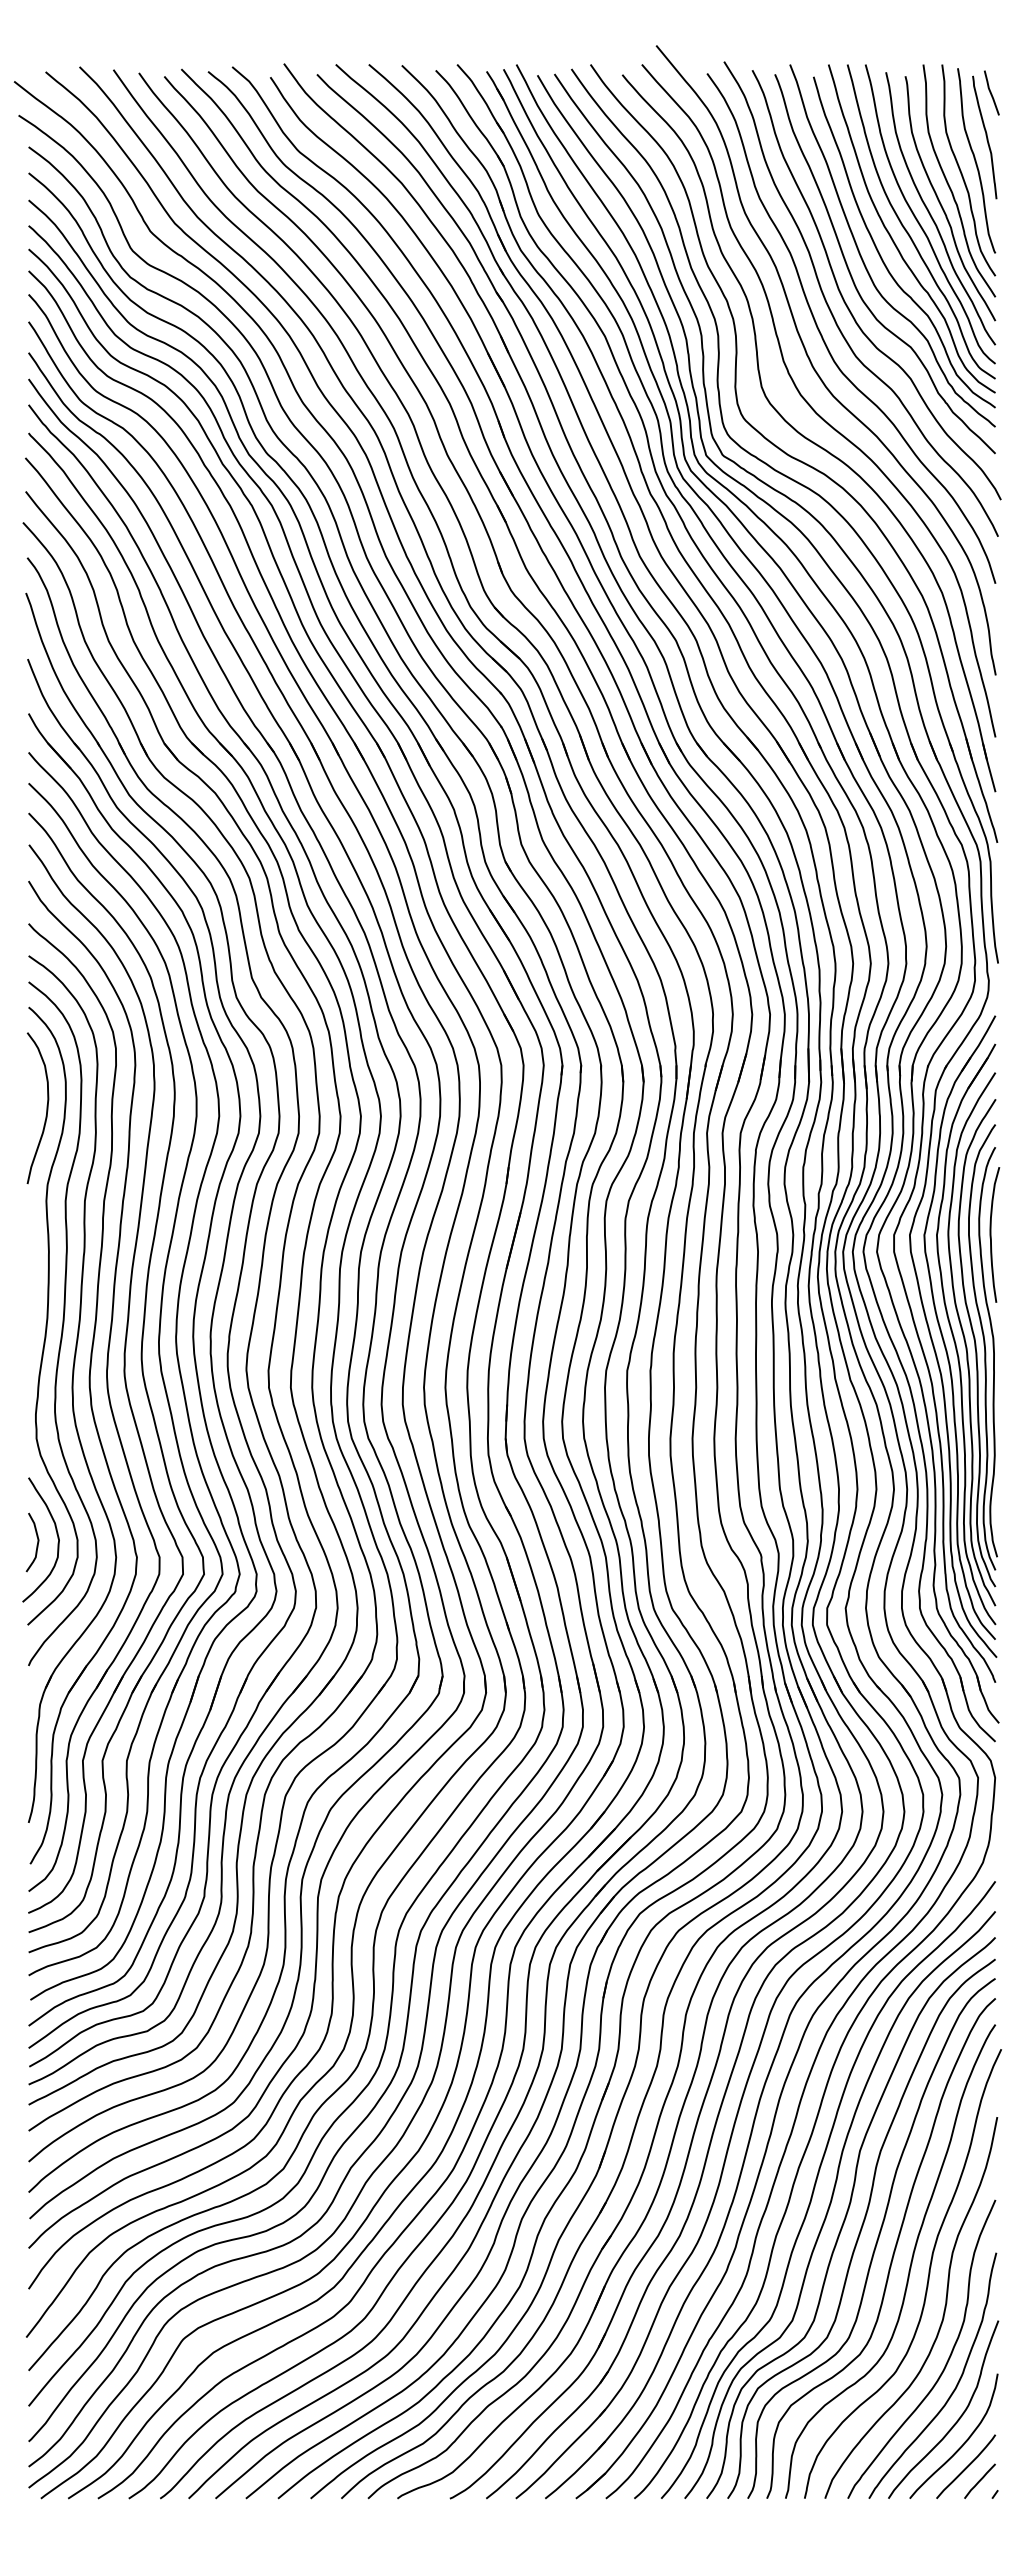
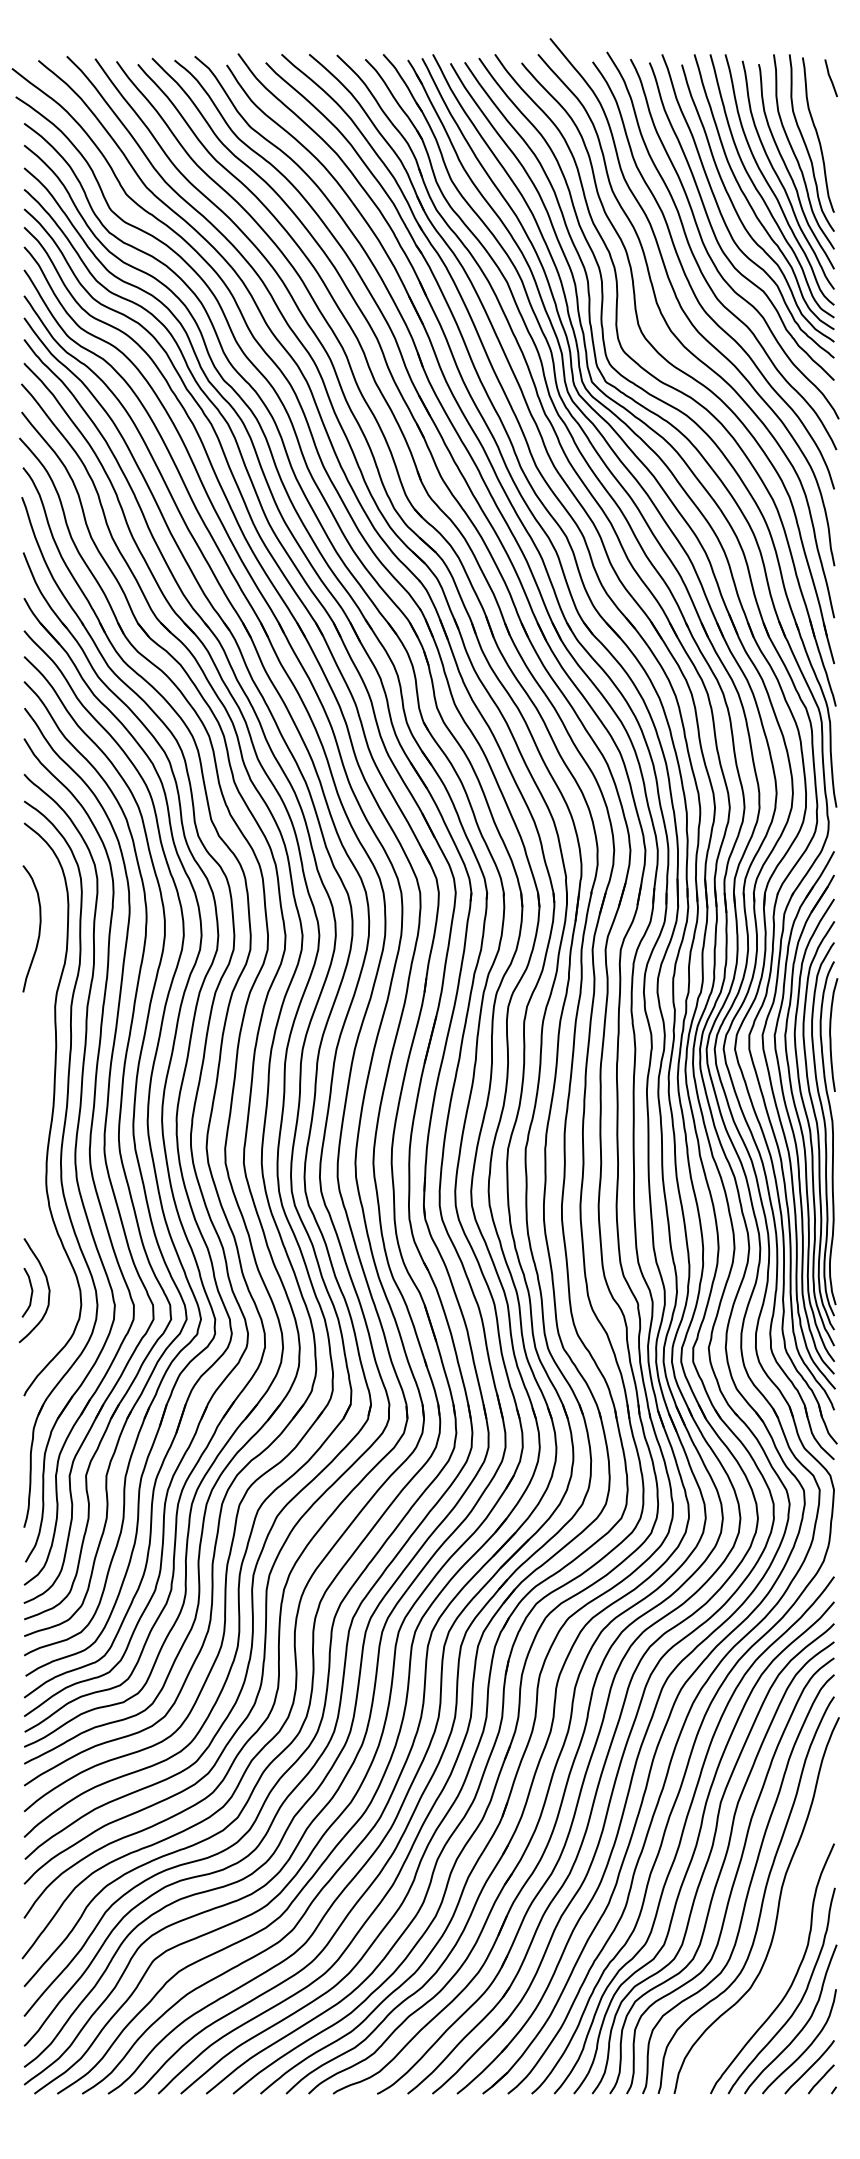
curve: (986, 137) -> (826, 115), removed
curve: (48, 1315) -> (40, 1102), removed
curve: (942, 2315) -> (789, 1940), removed

